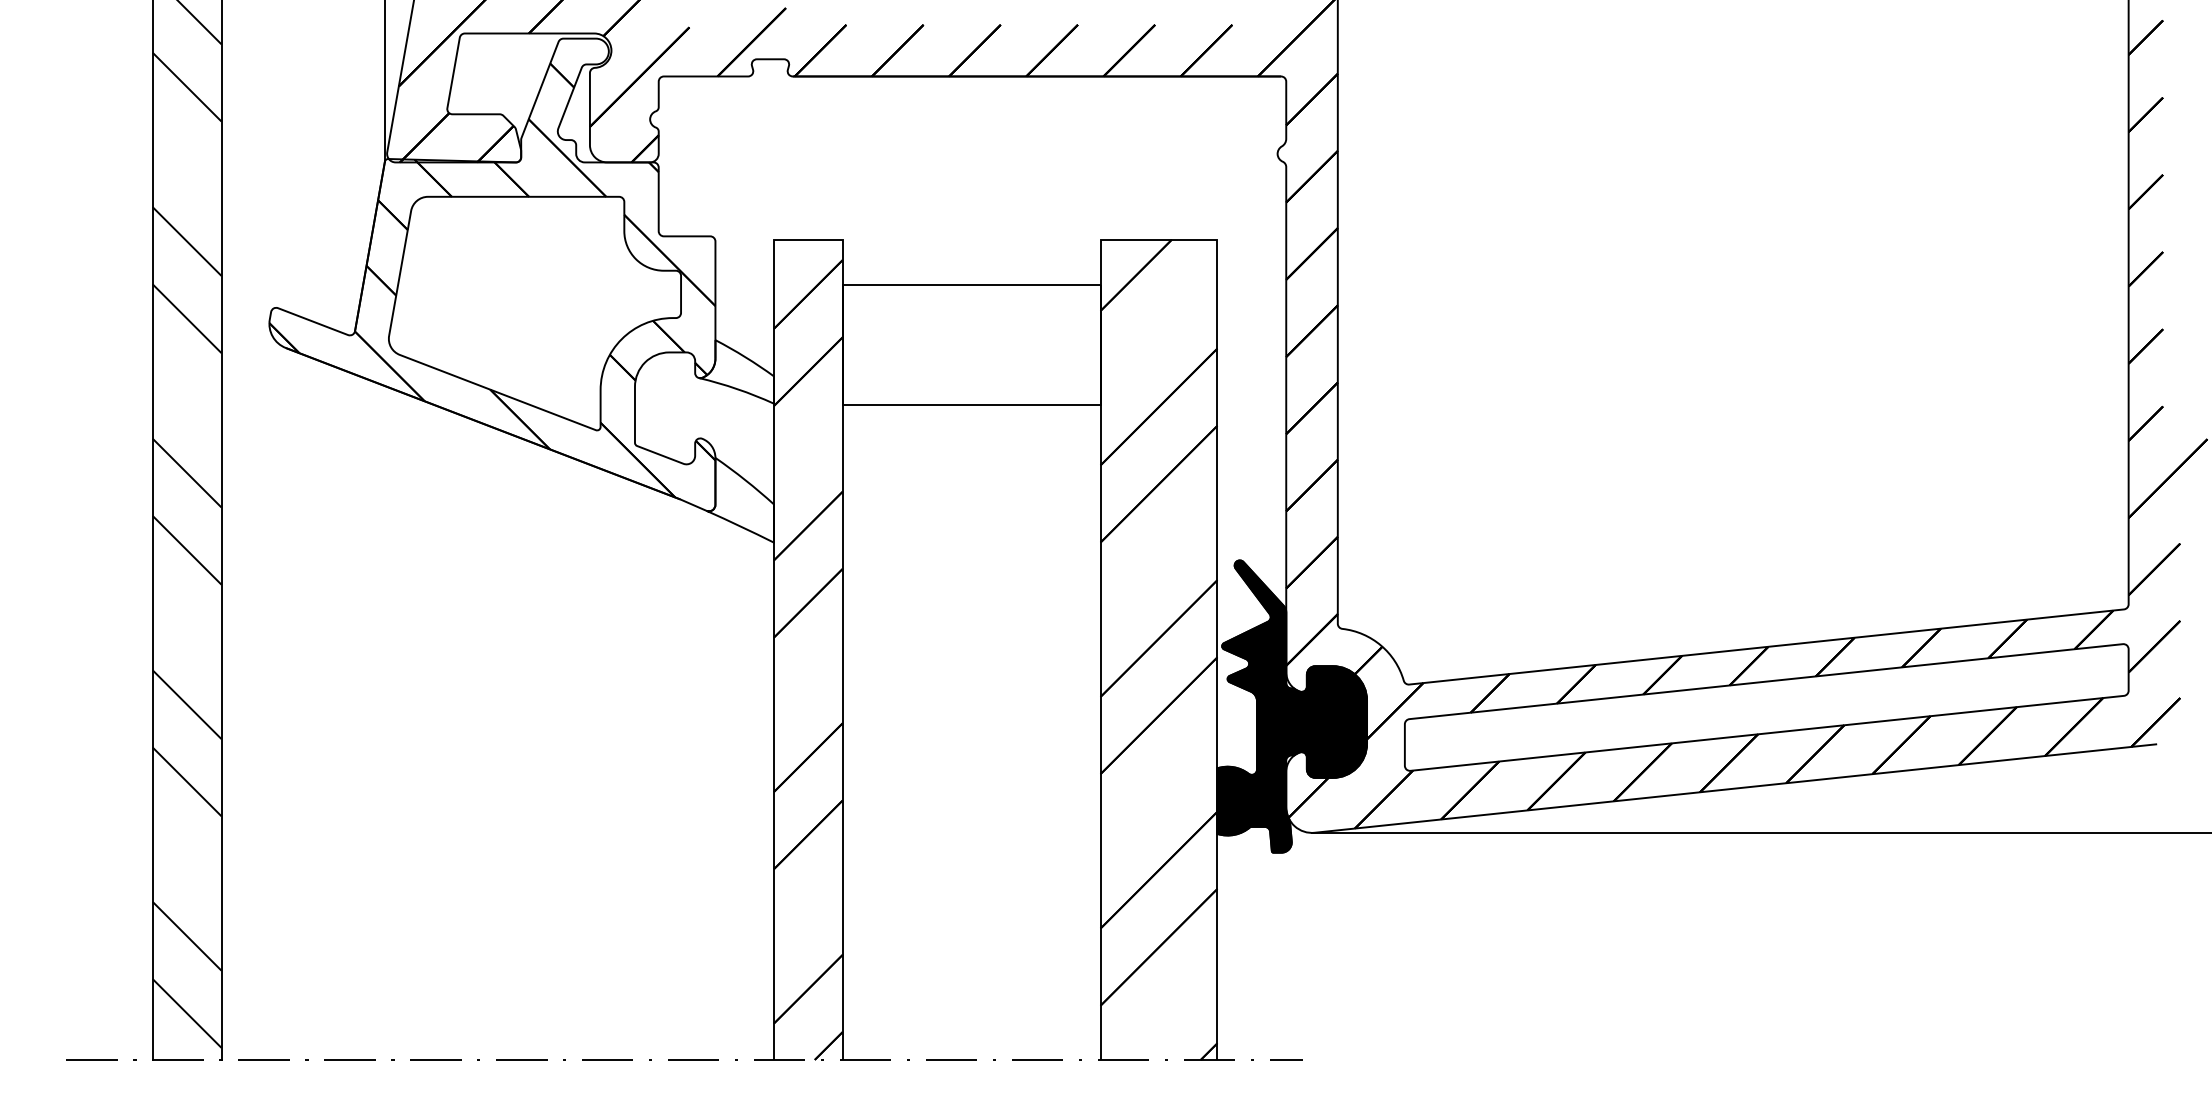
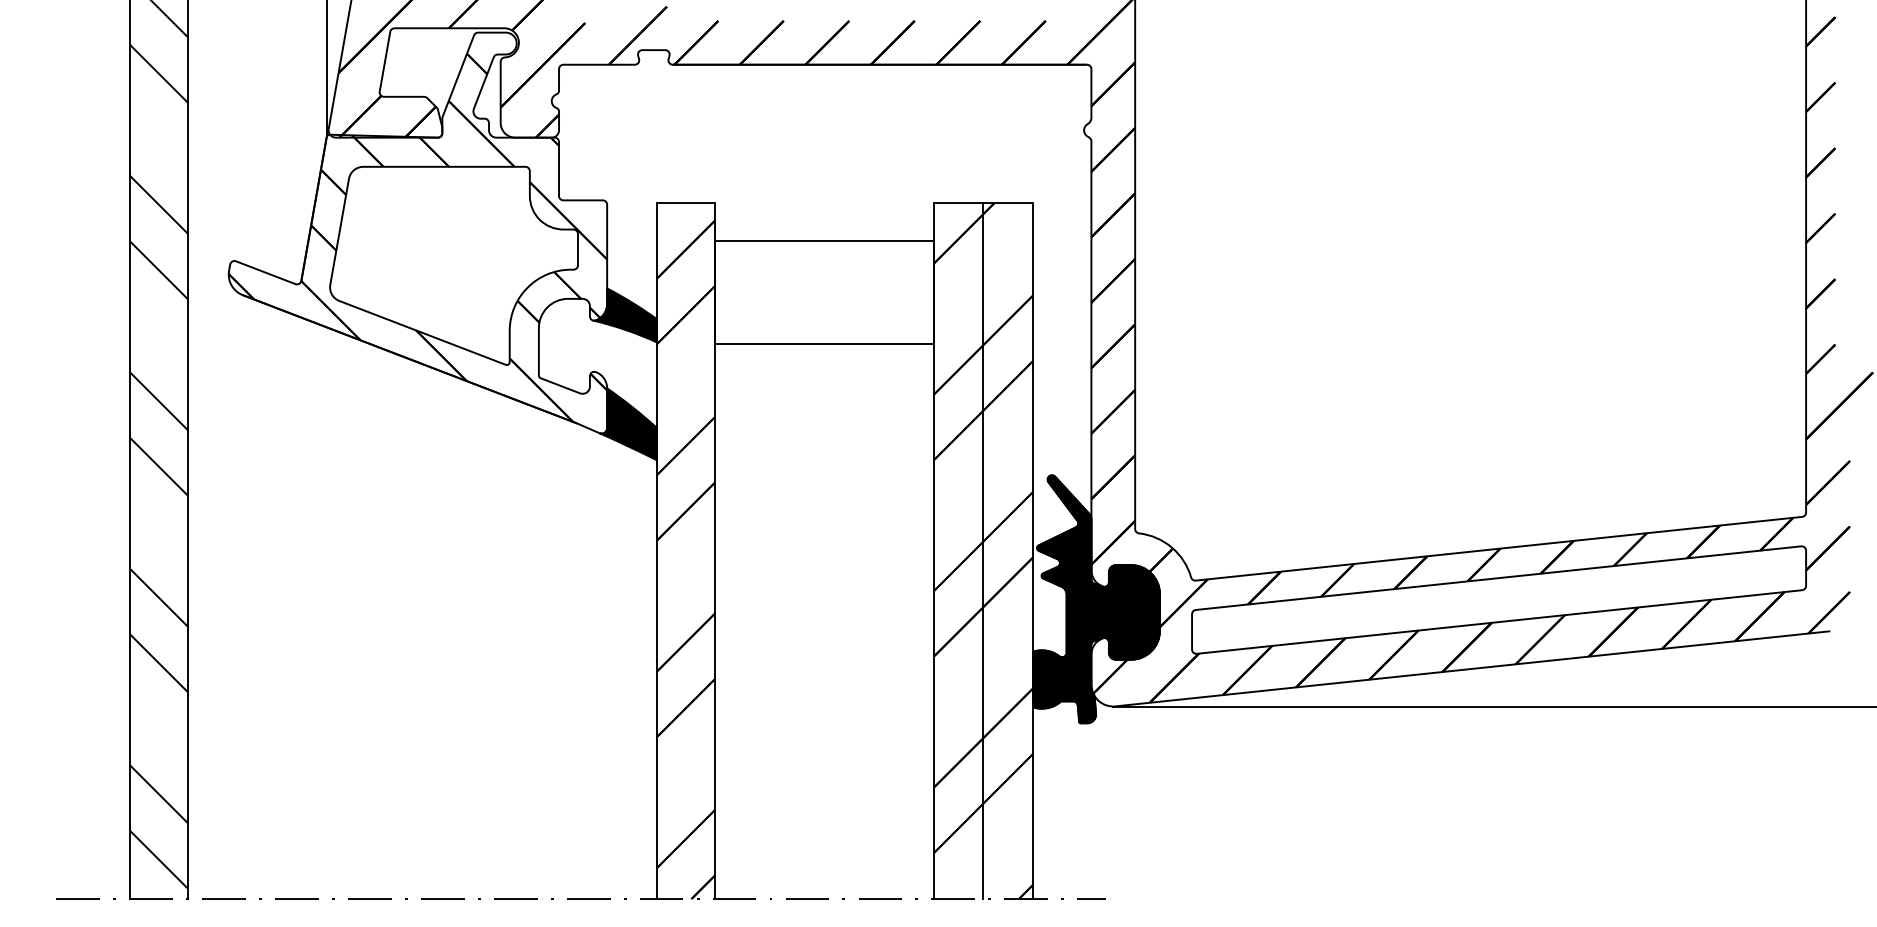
fill: (735, 372) -> (624, 315), added
fill: (739, 500) -> (627, 424), added
line: (1159, 650) -> (983, 551), added

